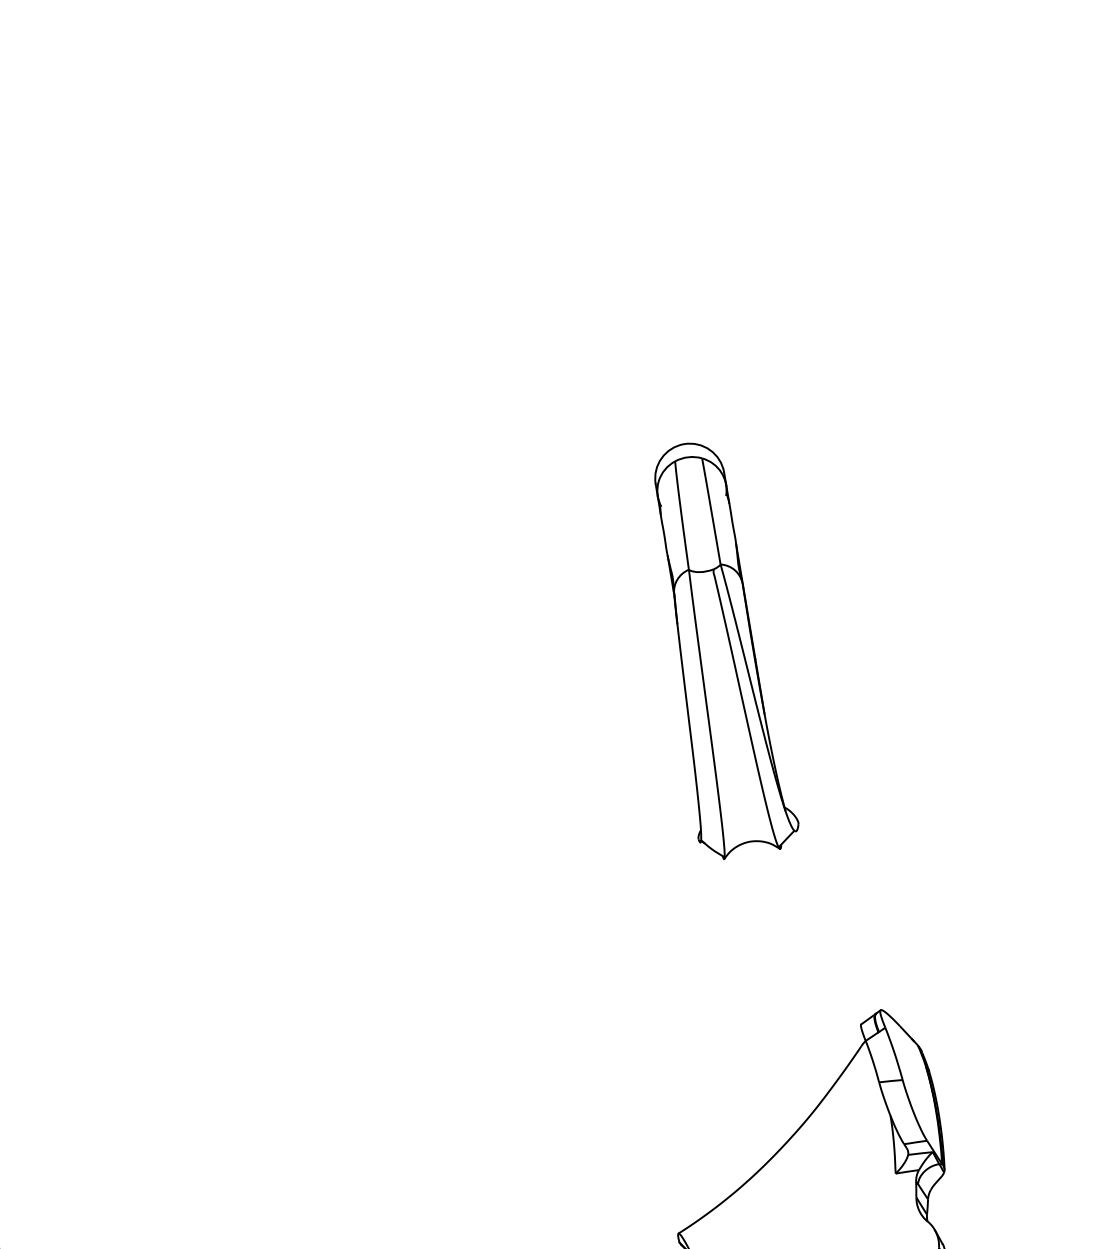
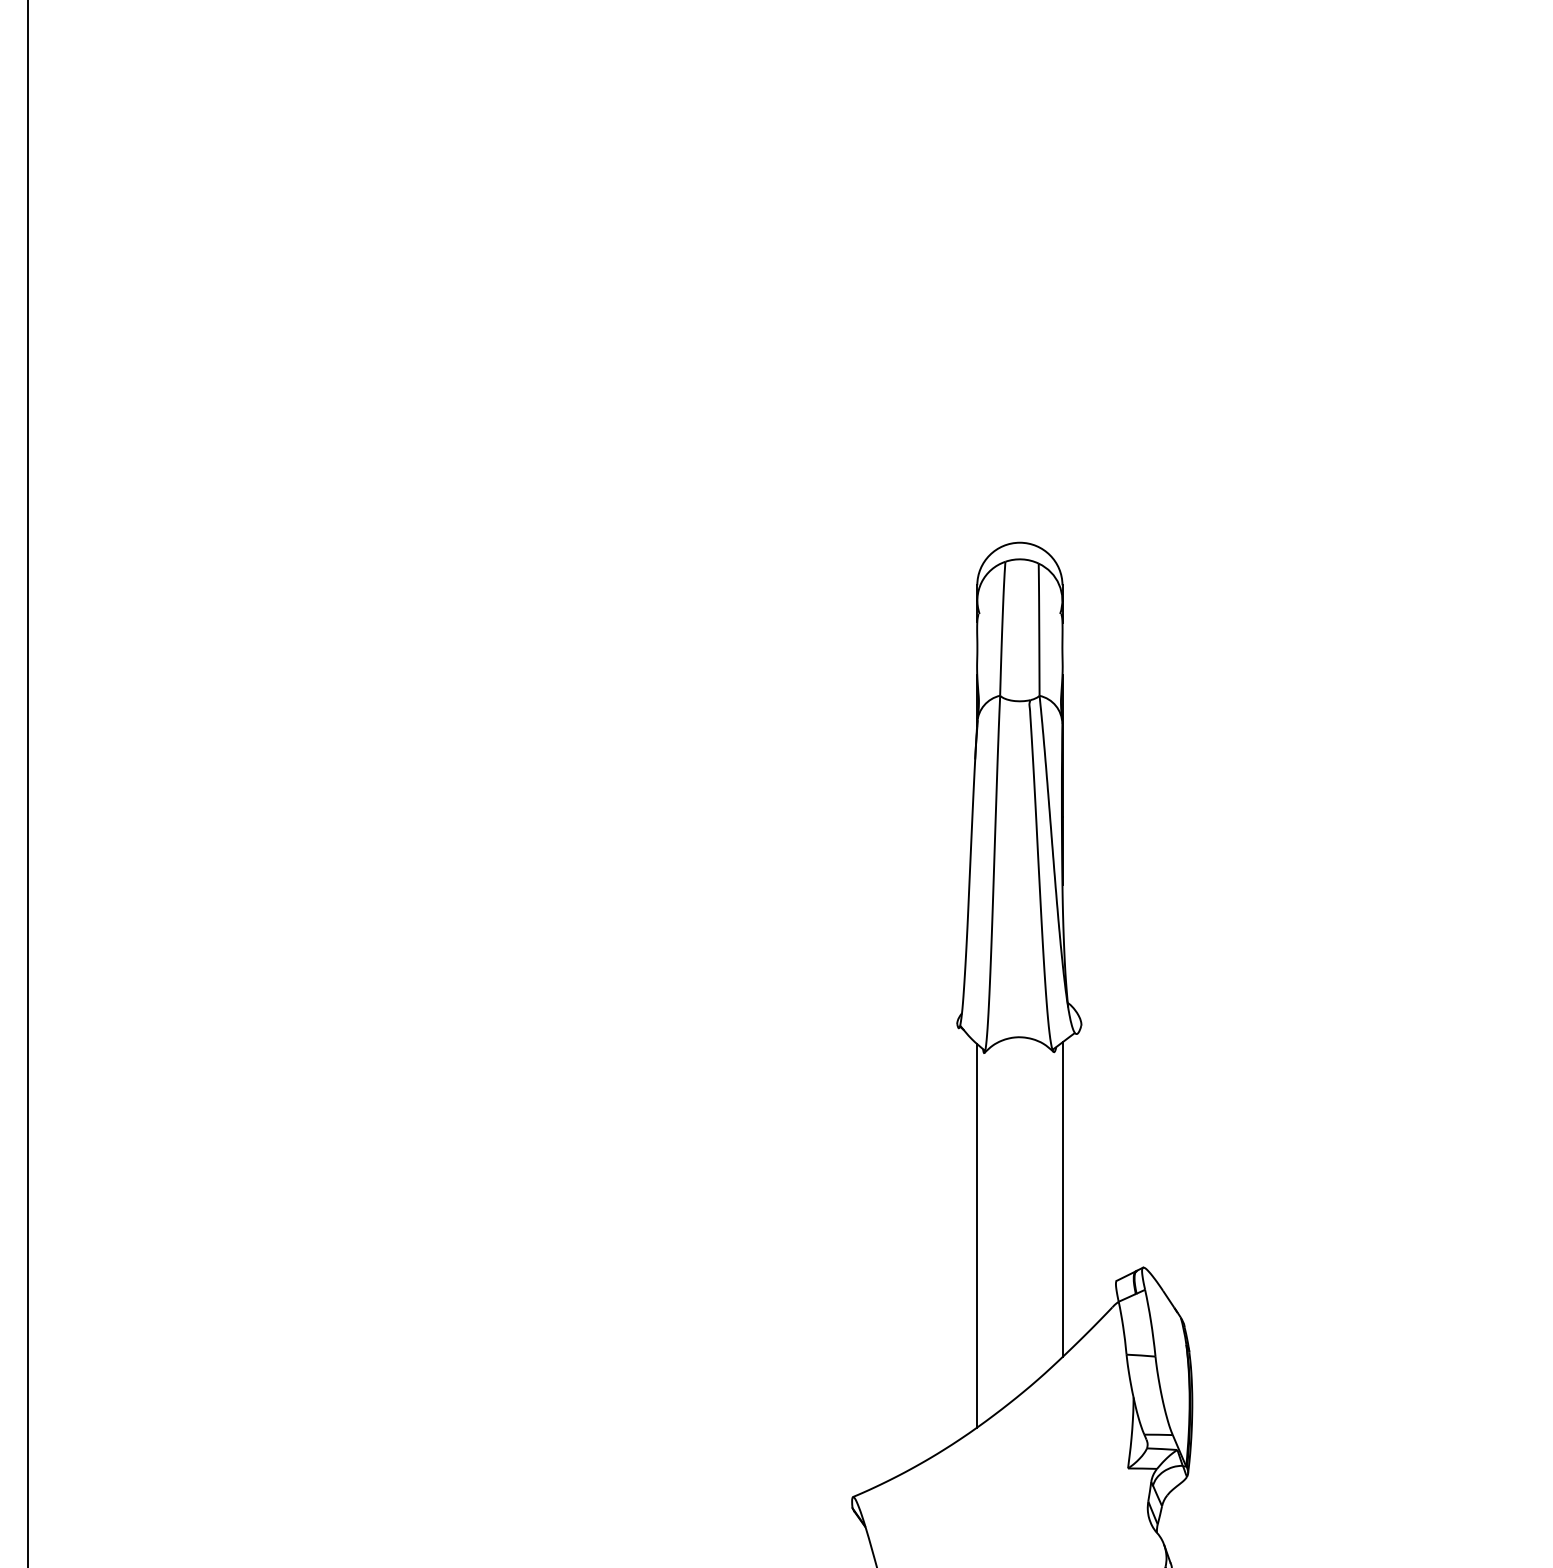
line: (806, 966) -> (1062, 1199), added
line: (743, 1006) -> (977, 1235), added

